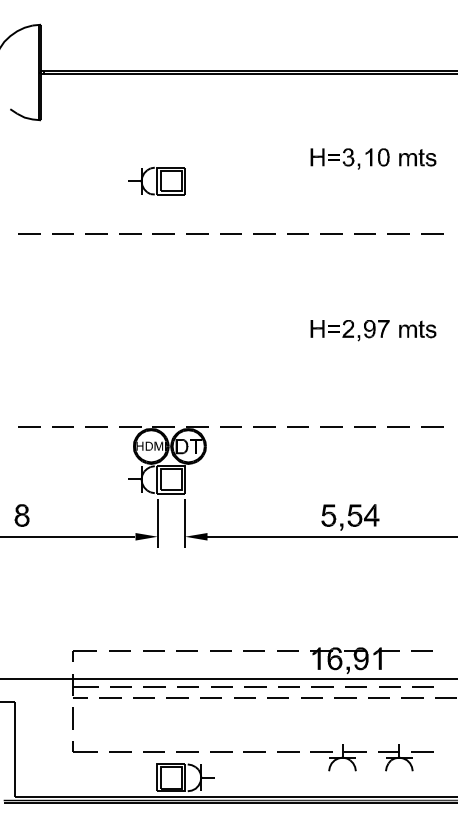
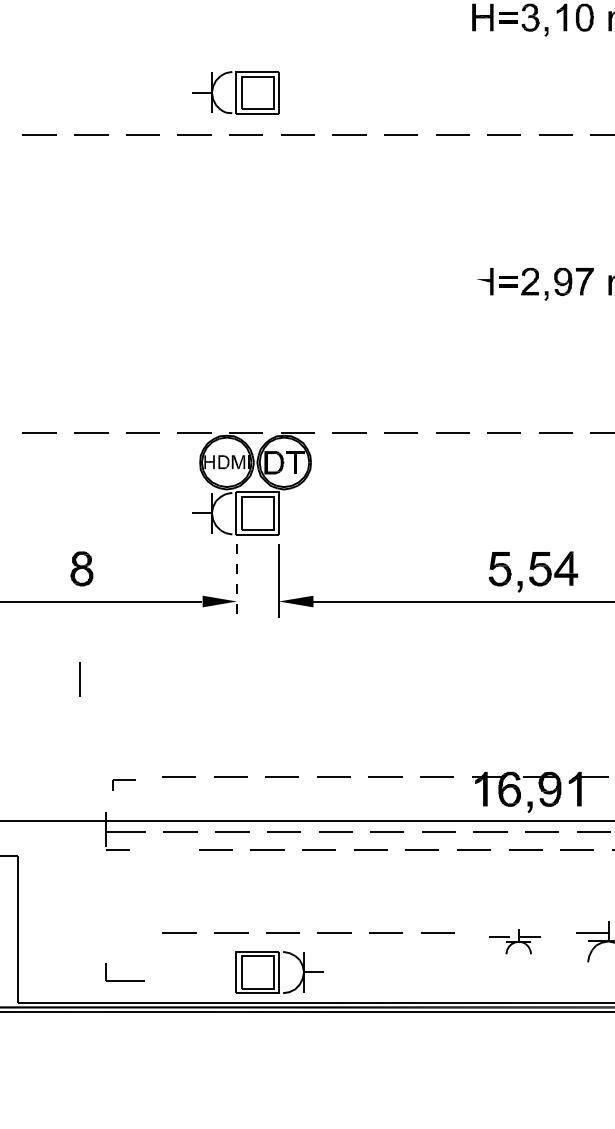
part: (156, 180) -> (234, 91), moved
fill: (316, 328) -> (481, 280), removed
part: (21, 515) -> (81, 568), moved
line: (157, 523) -> (236, 581), solid -> dashed
part: (84, 655) -> (124, 784), size x0.6
line: (110, 697) -> (164, 848), removed
line: (72, 718) -> (79, 679), moved
part: (84, 746) -> (124, 972), moved
part: (338, 757) -> (515, 941), size x0.6

